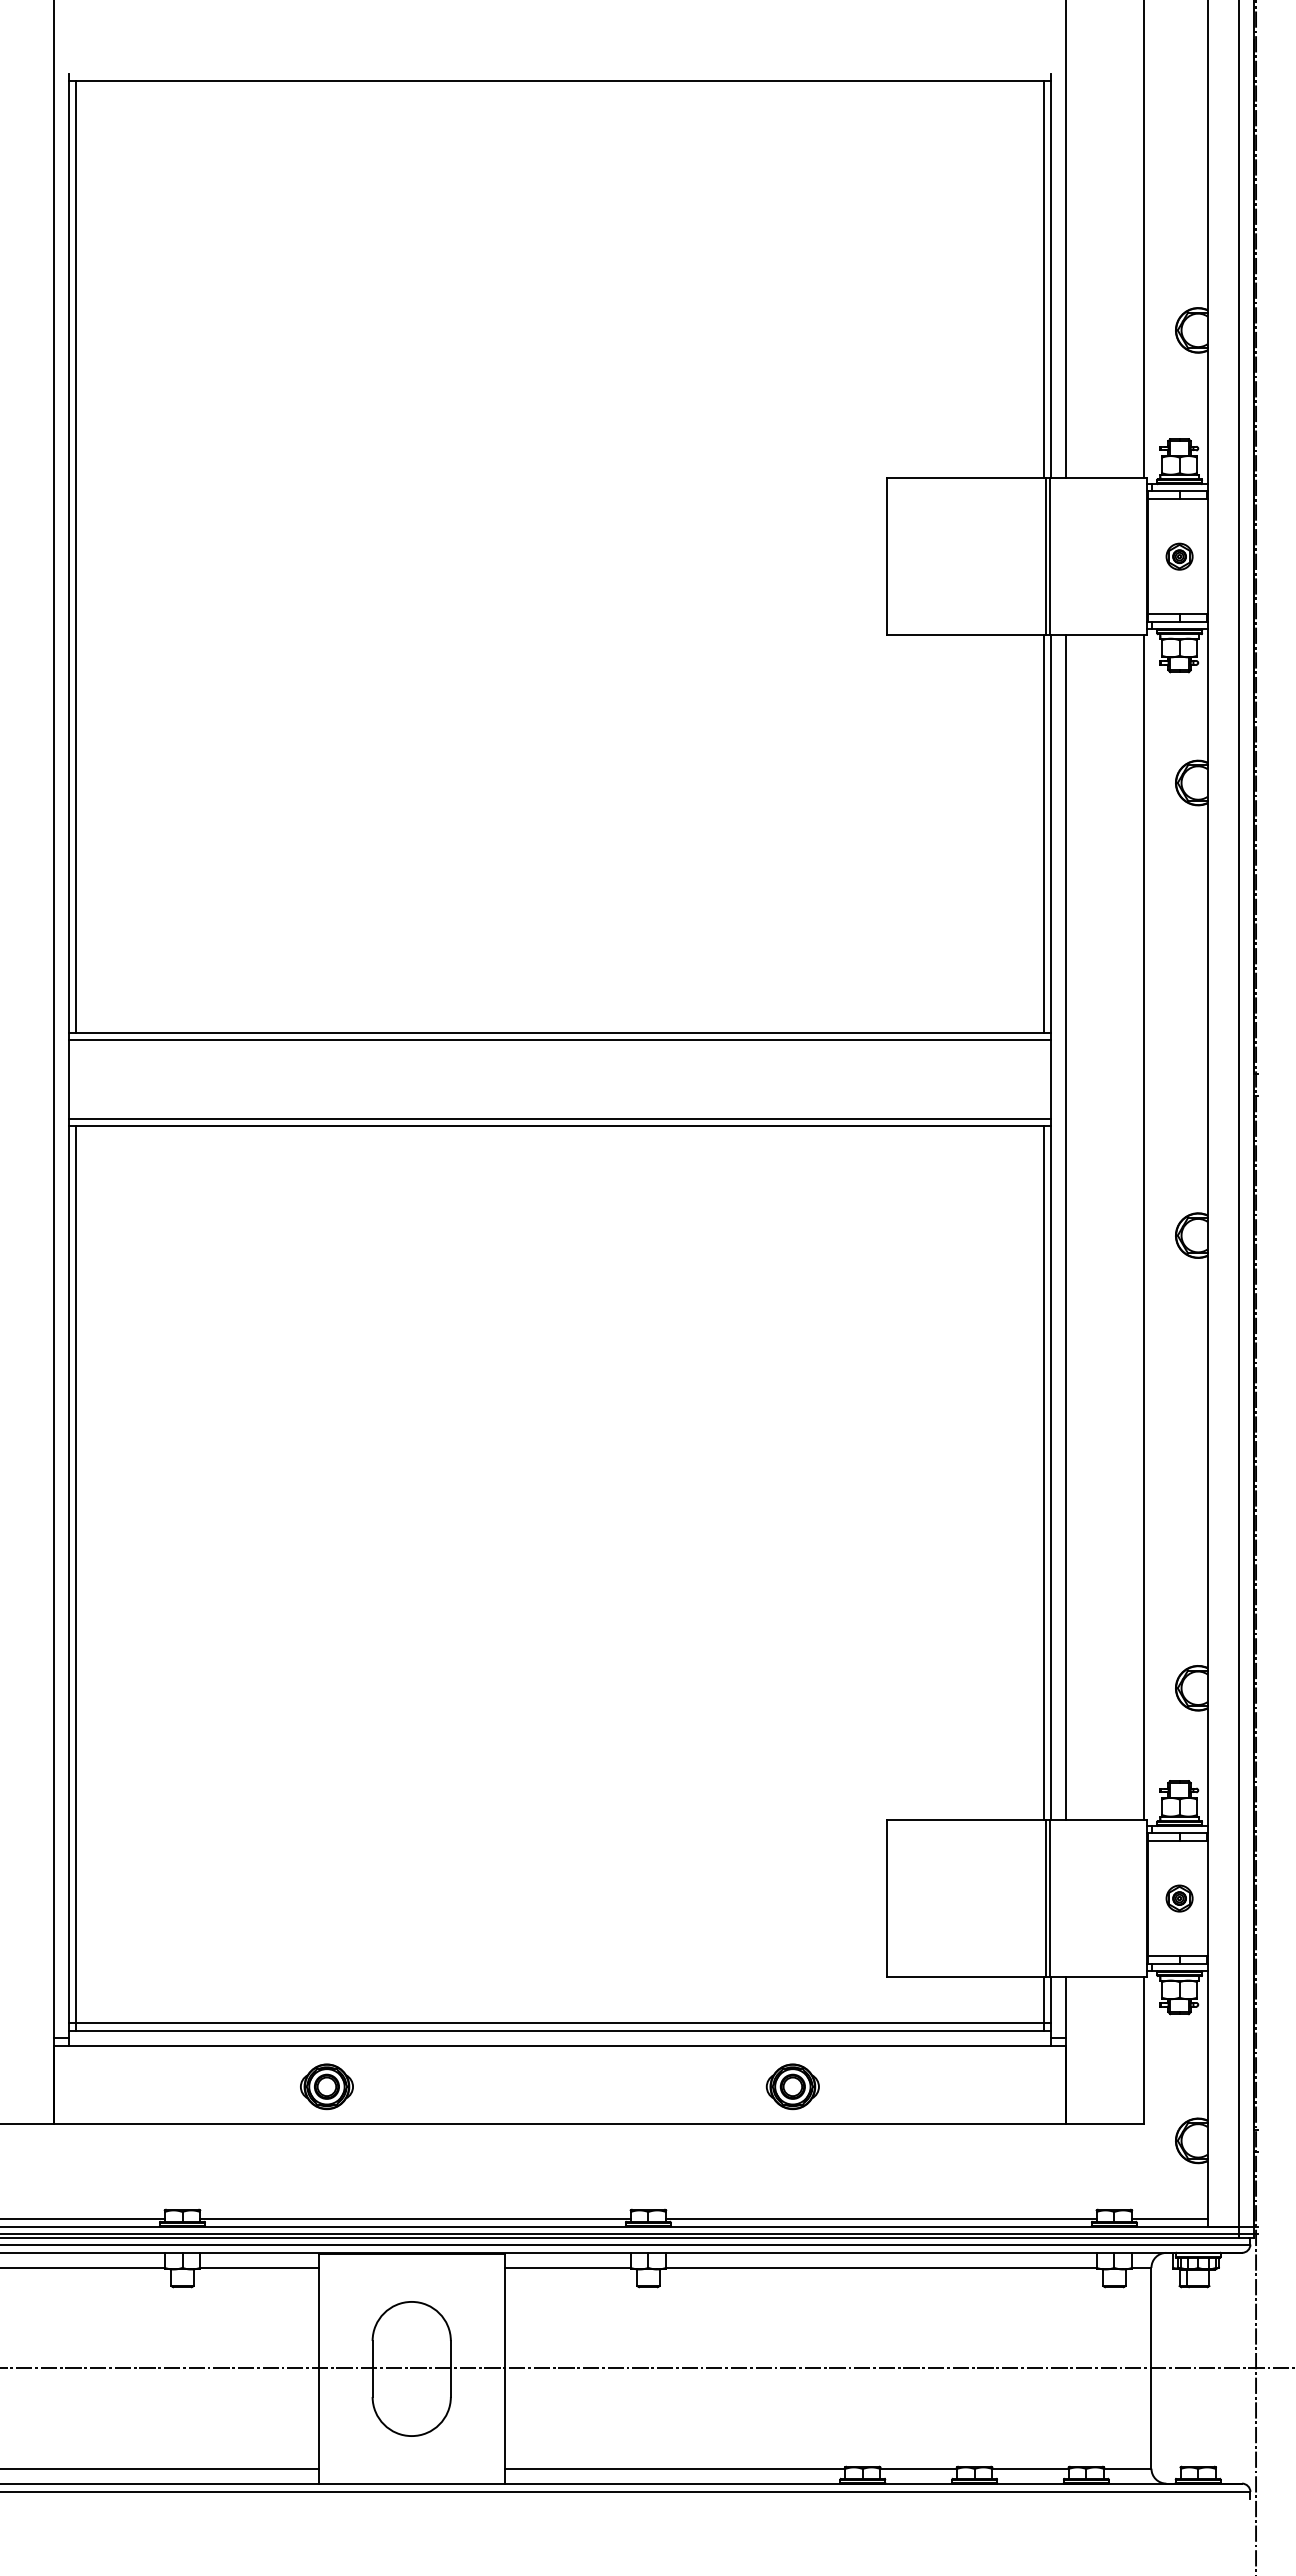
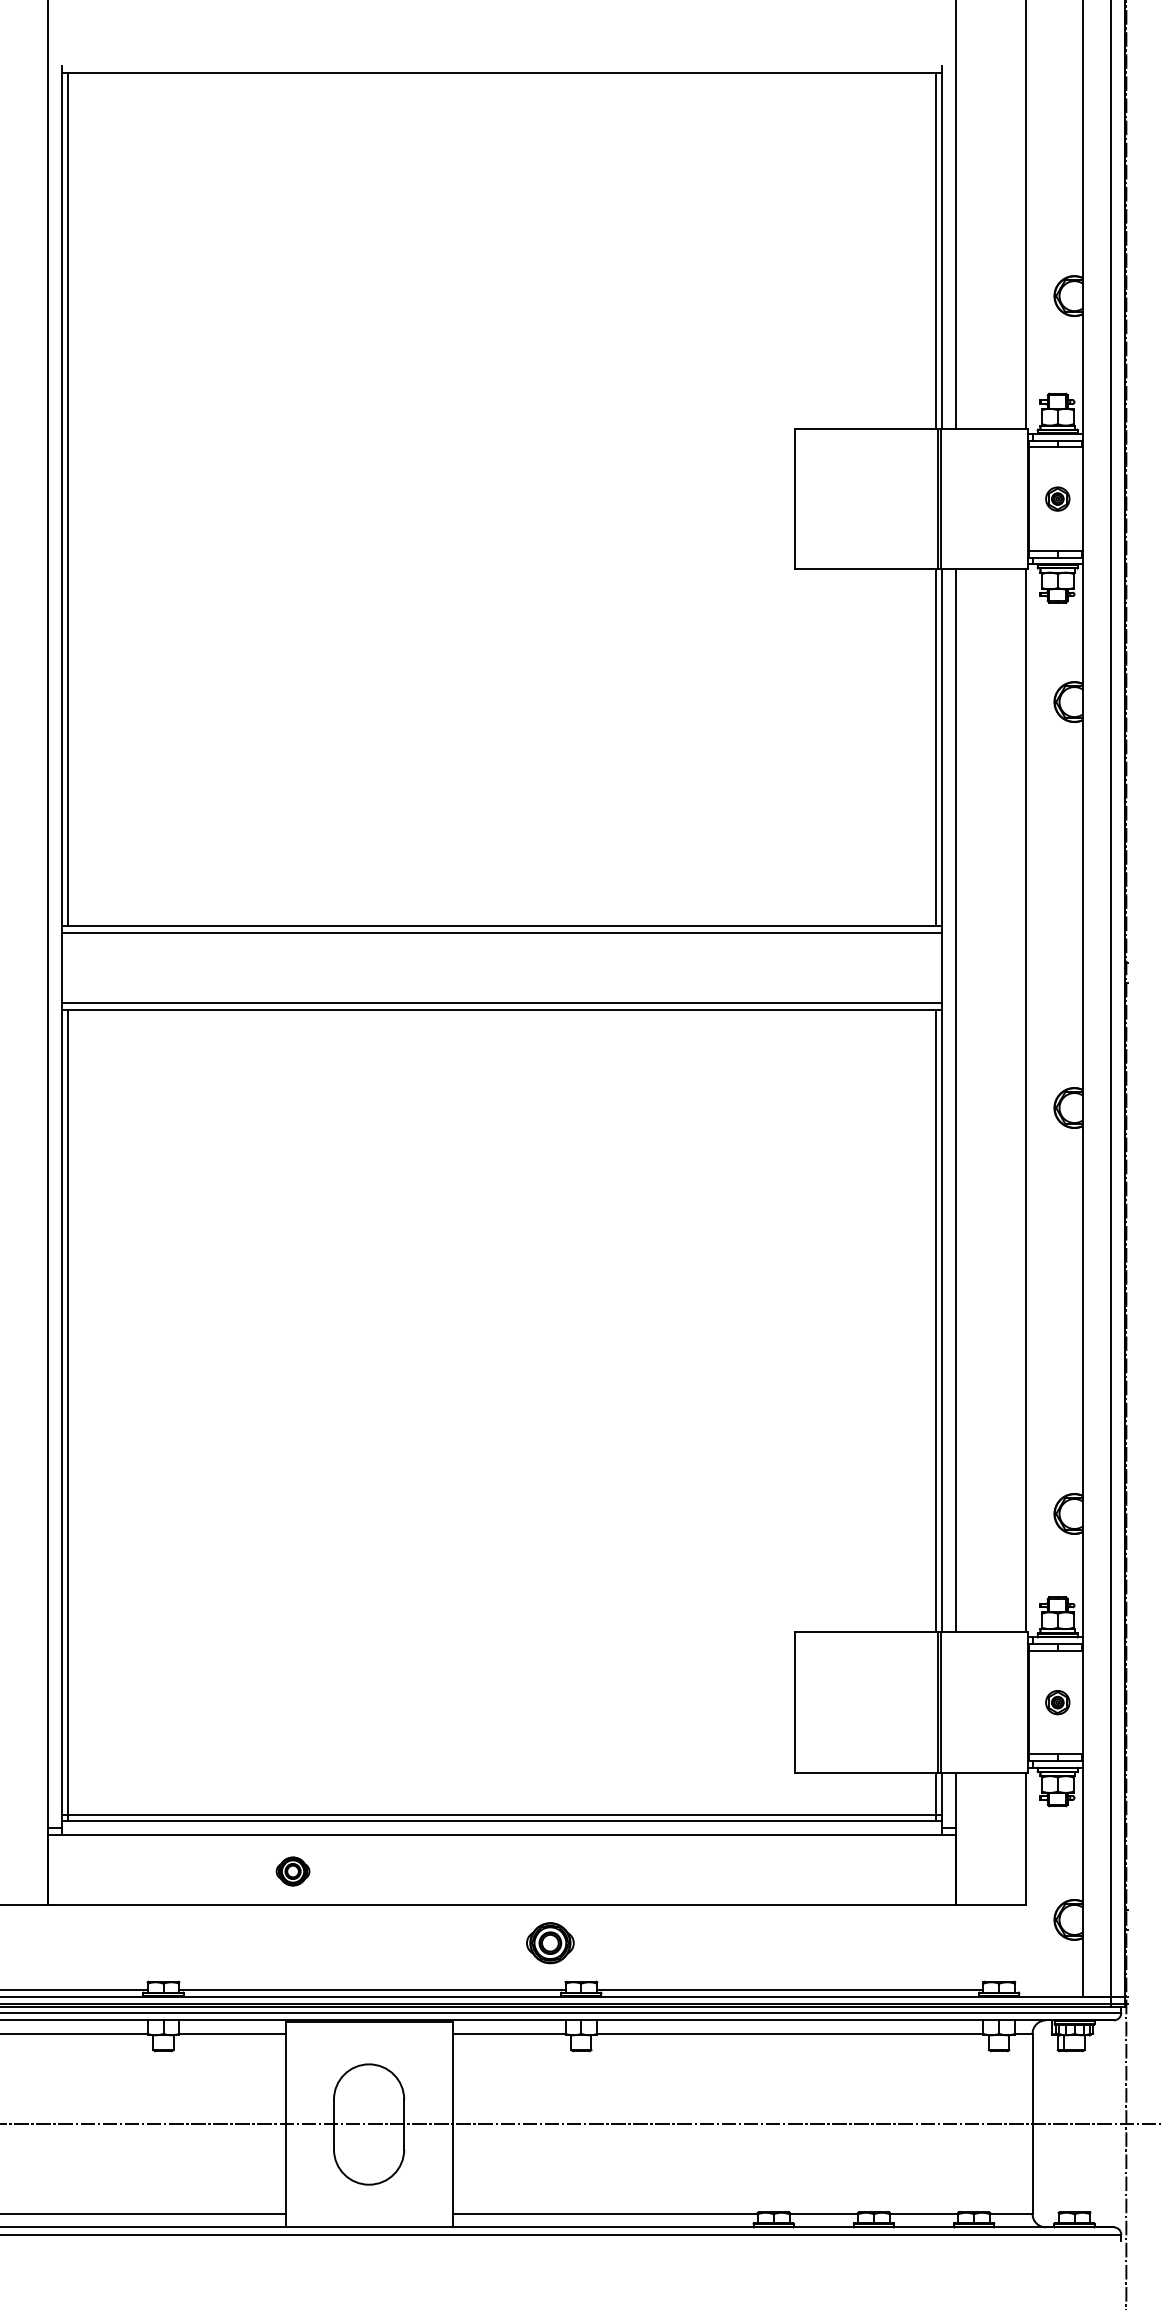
part: (326, 2086) -> (292, 1871), size x0.7
part: (792, 2086) -> (550, 1942), moved
line: (1169, 2219) -> (1048, 1990), removed

